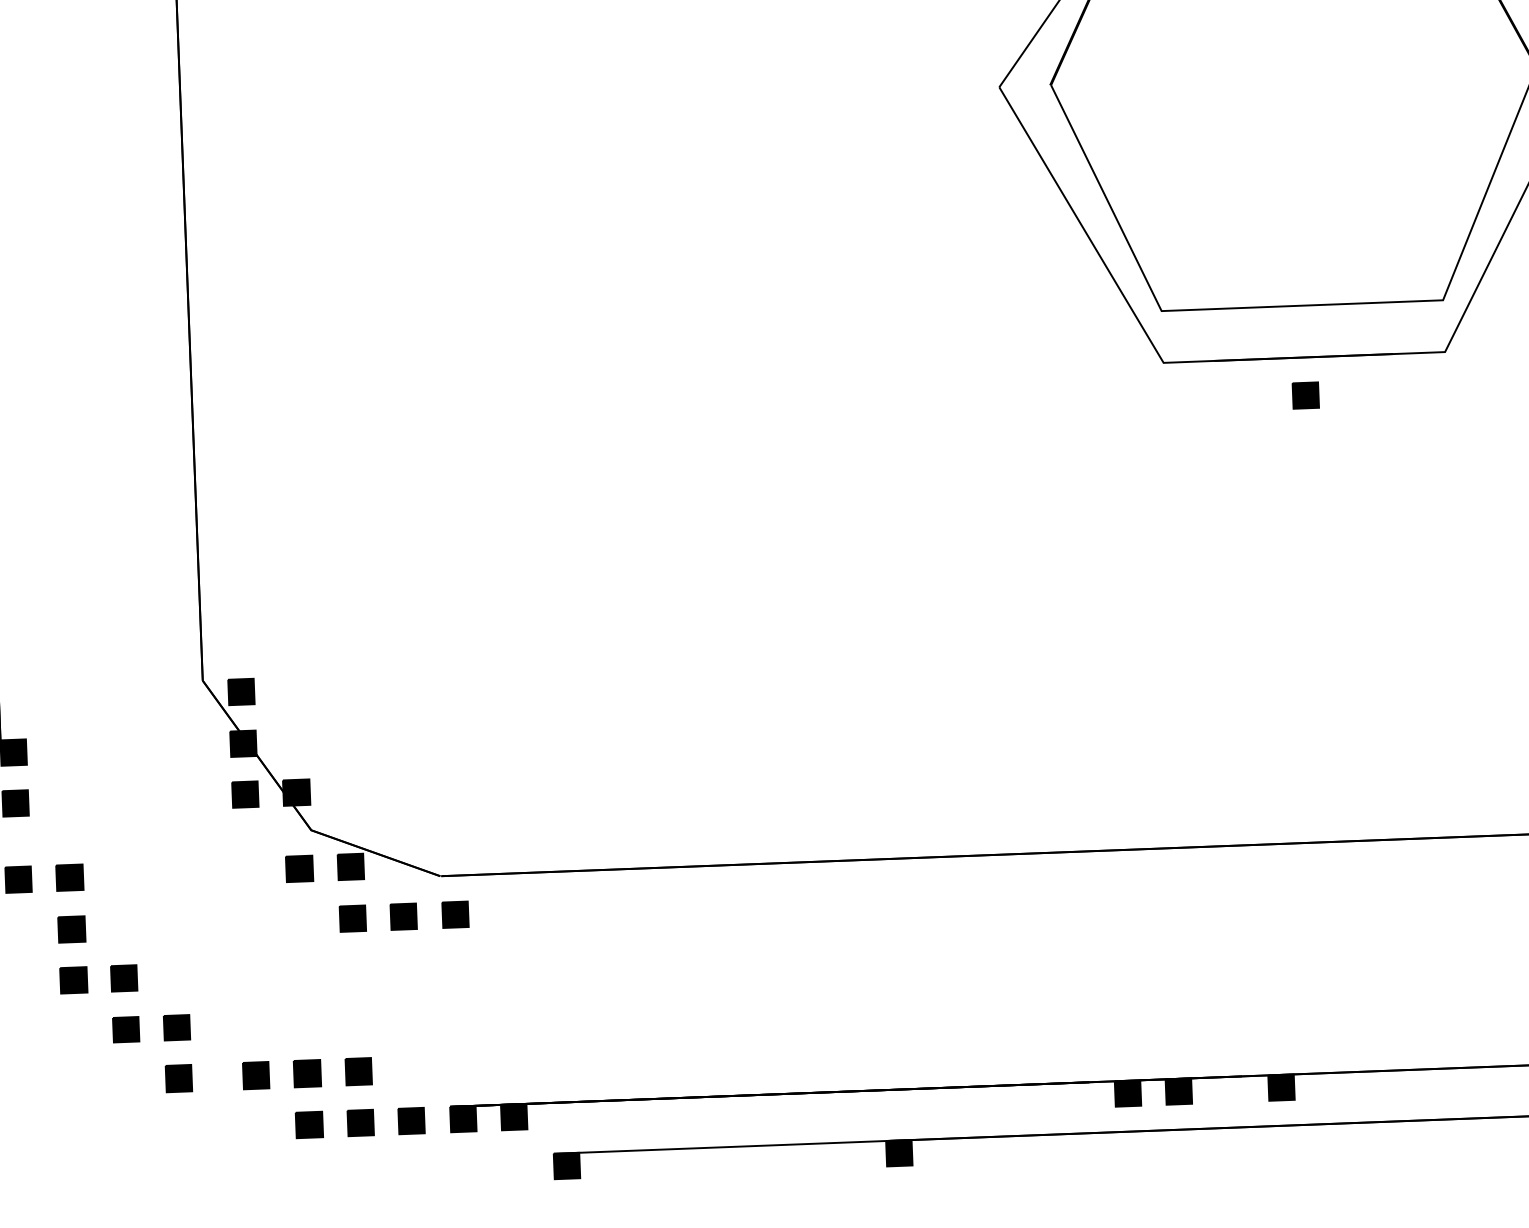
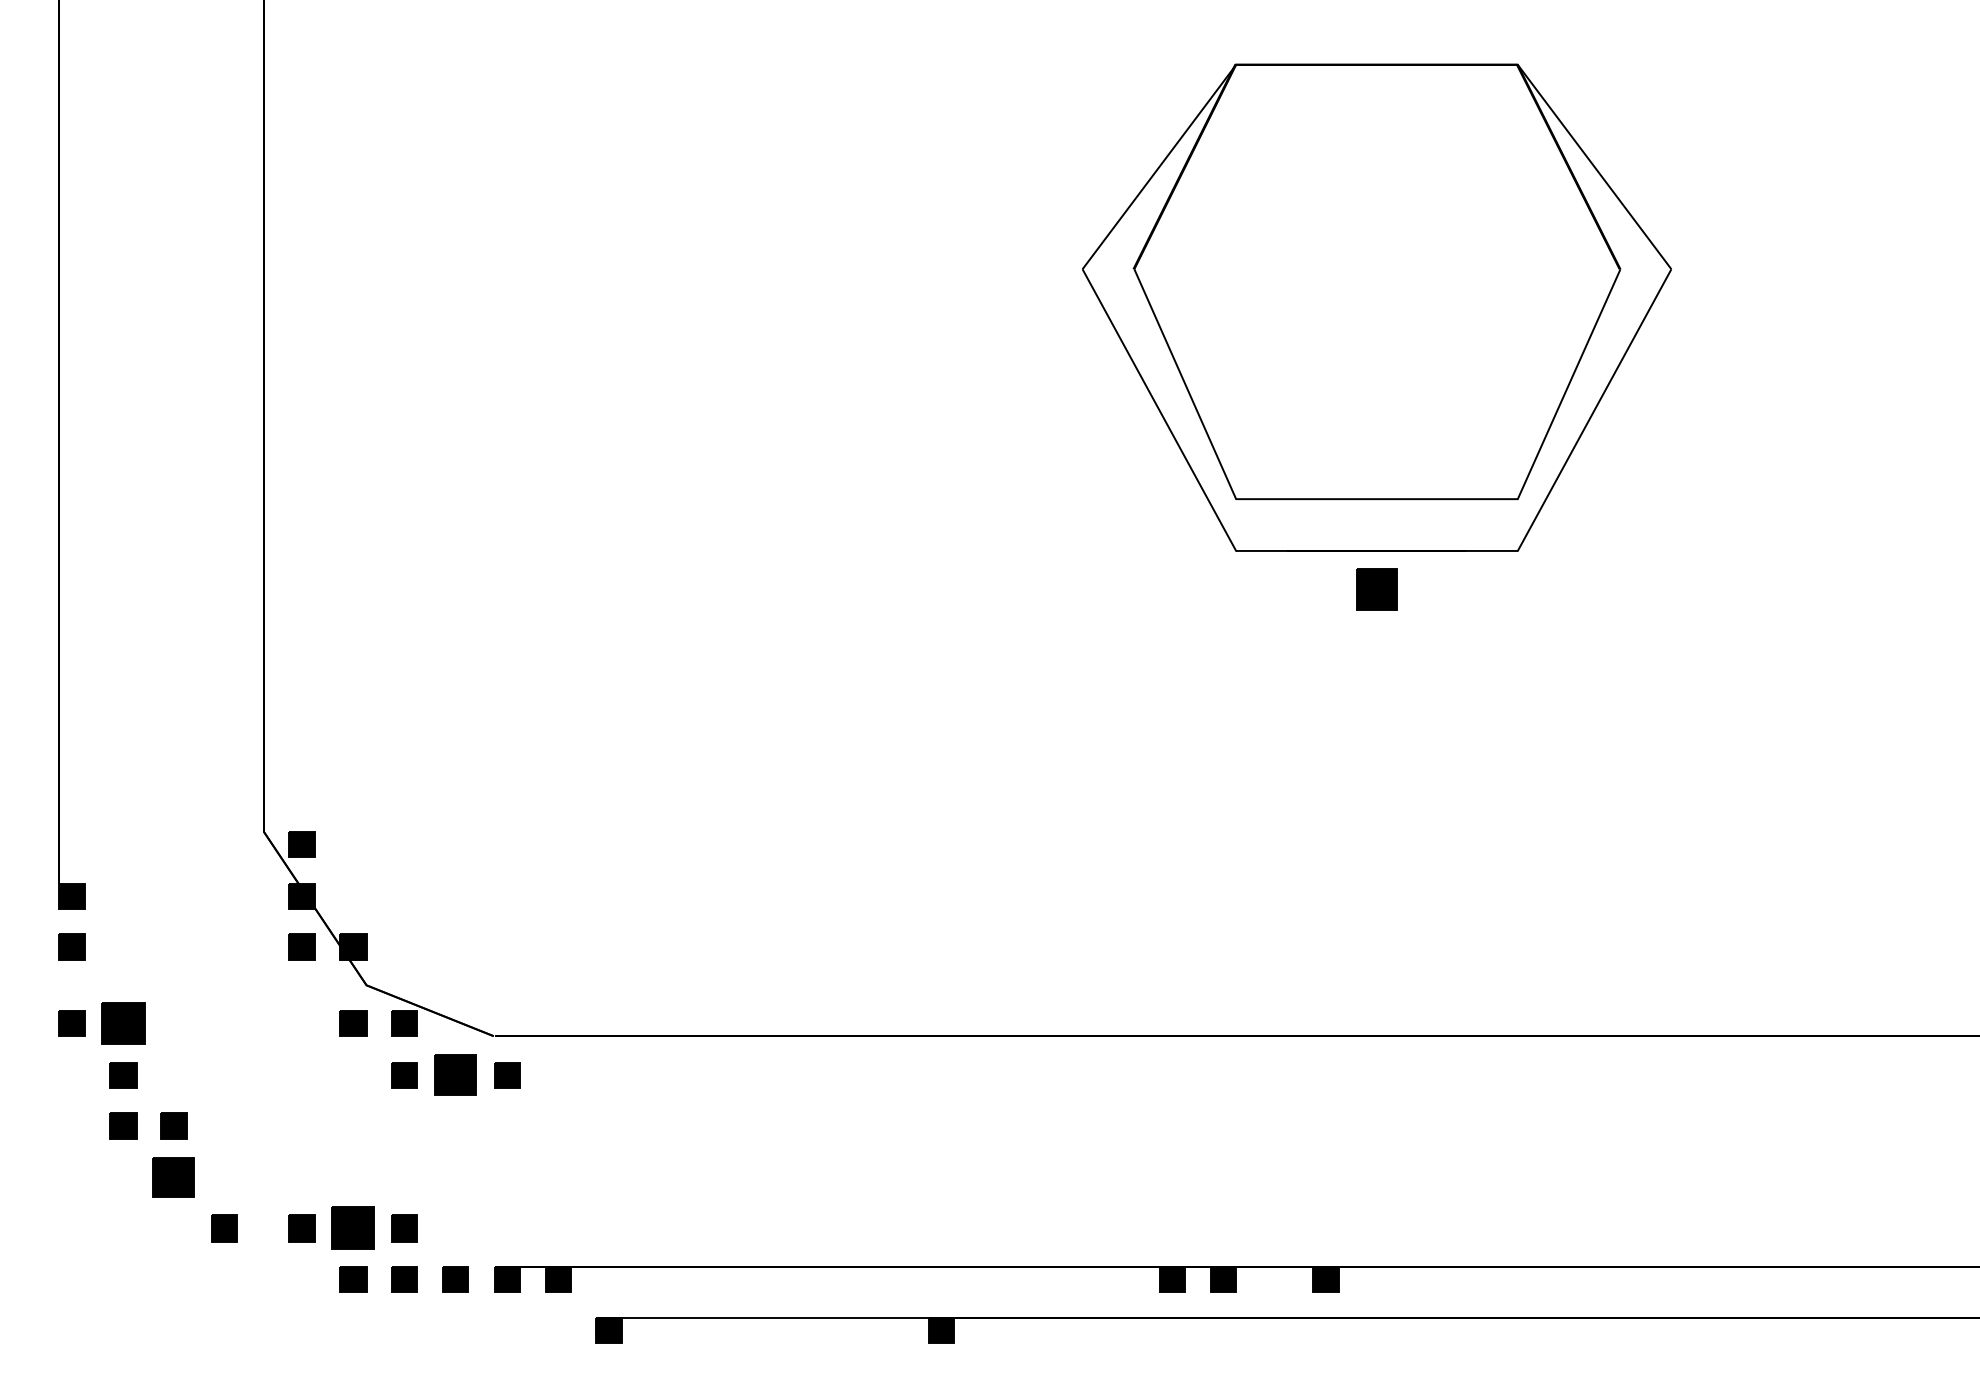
part: (1305, 394) -> (1376, 588), size x1.6
part: (69, 877) -> (123, 1023), size x1.6
part: (403, 916) -> (455, 1075), size x1.6
part: (176, 1027) -> (224, 1177), removed
part: (125, 1029) -> (173, 1177), size x1.6
part: (307, 1073) -> (353, 1228), size x1.6

